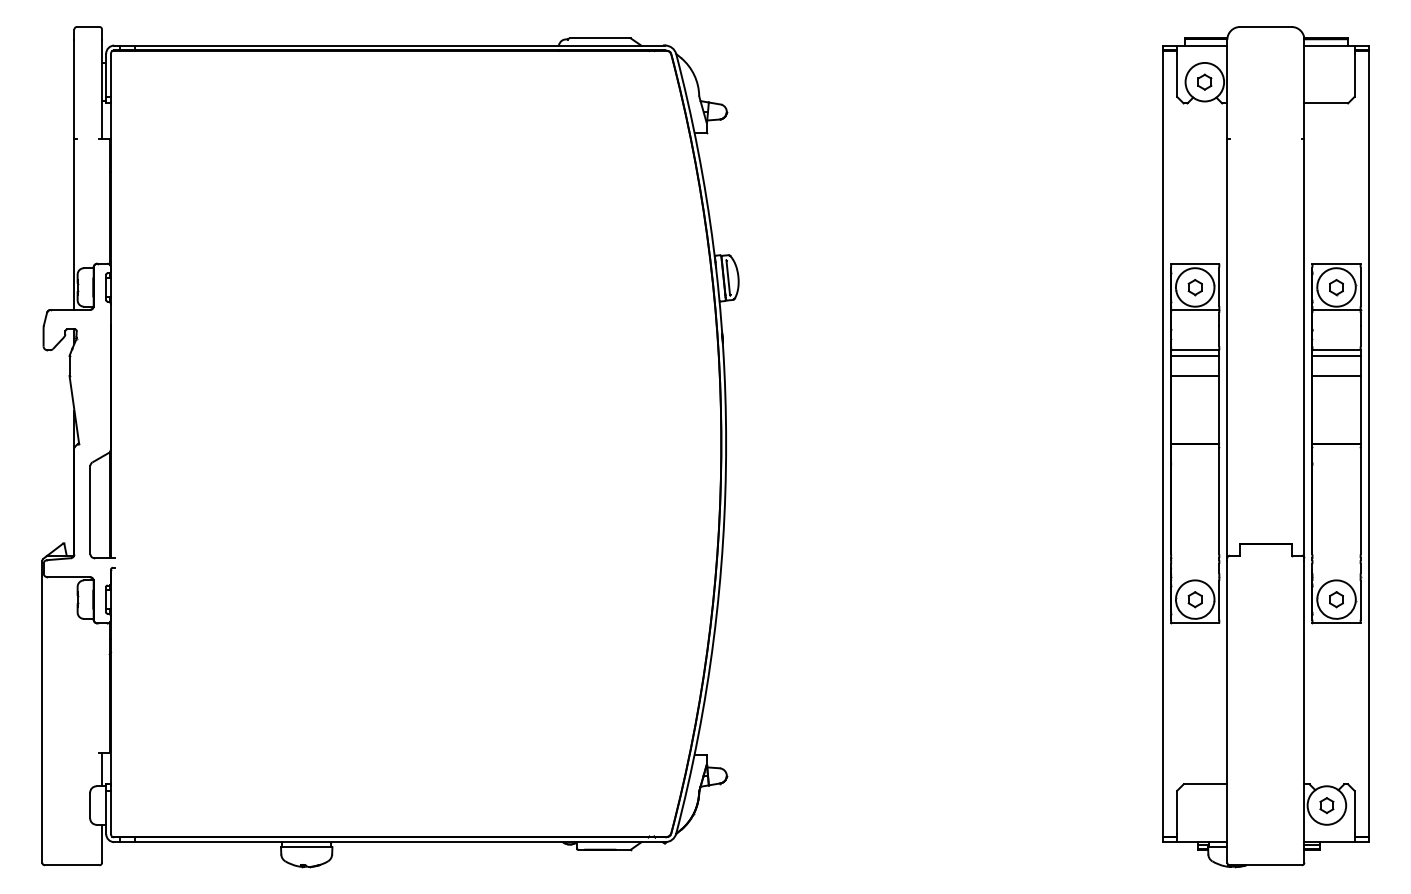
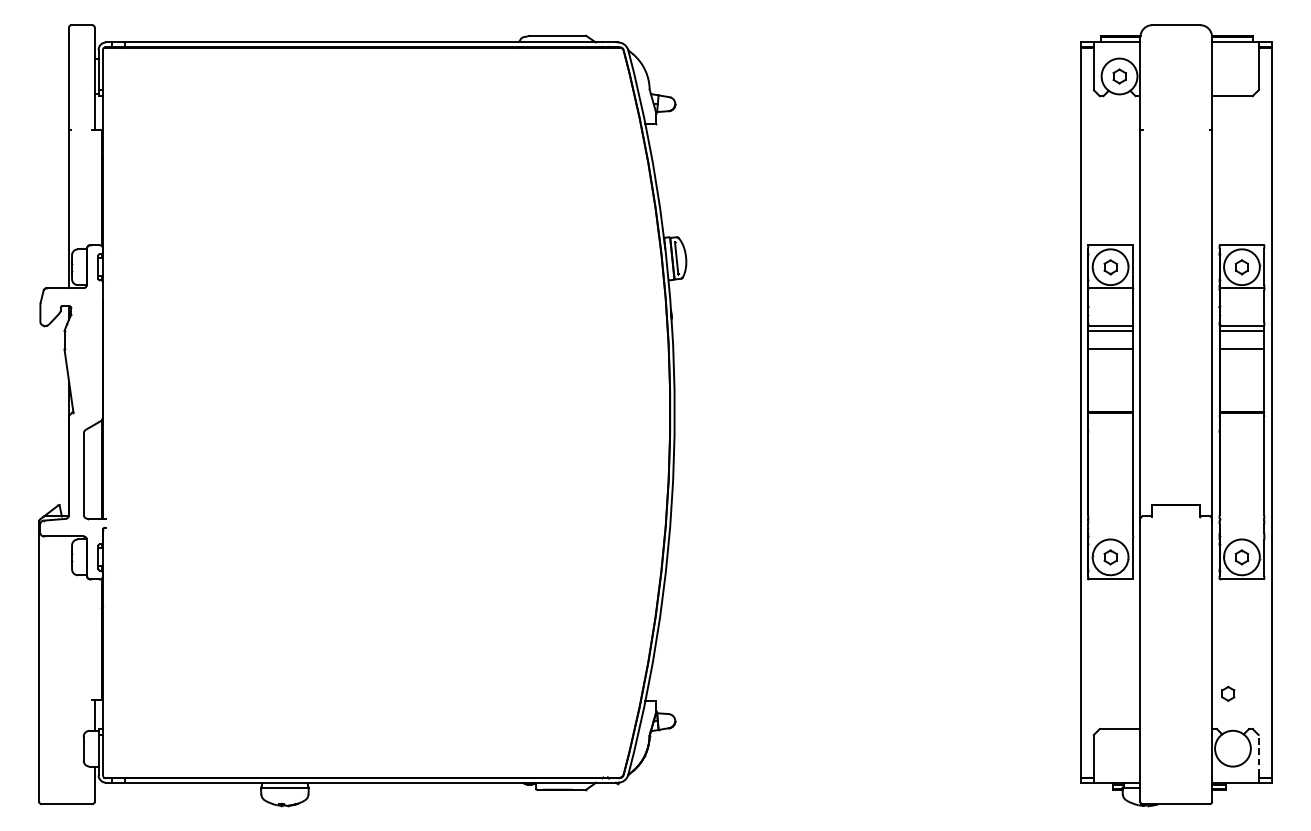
part: (1326, 805) -> (1227, 693), moved
line: (1354, 812) -> (1258, 755), solid -> dashed

